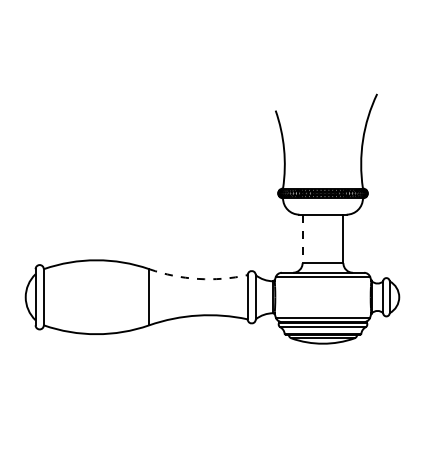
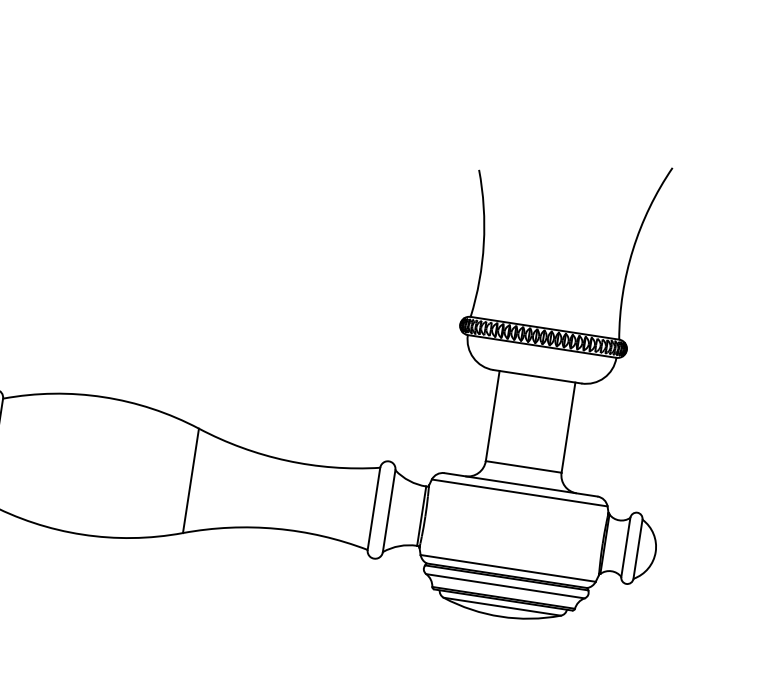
line: (302, 239) -> (492, 417), dashed -> solid
arc: (198, 278) -> (287, 460), dashed -> solid

